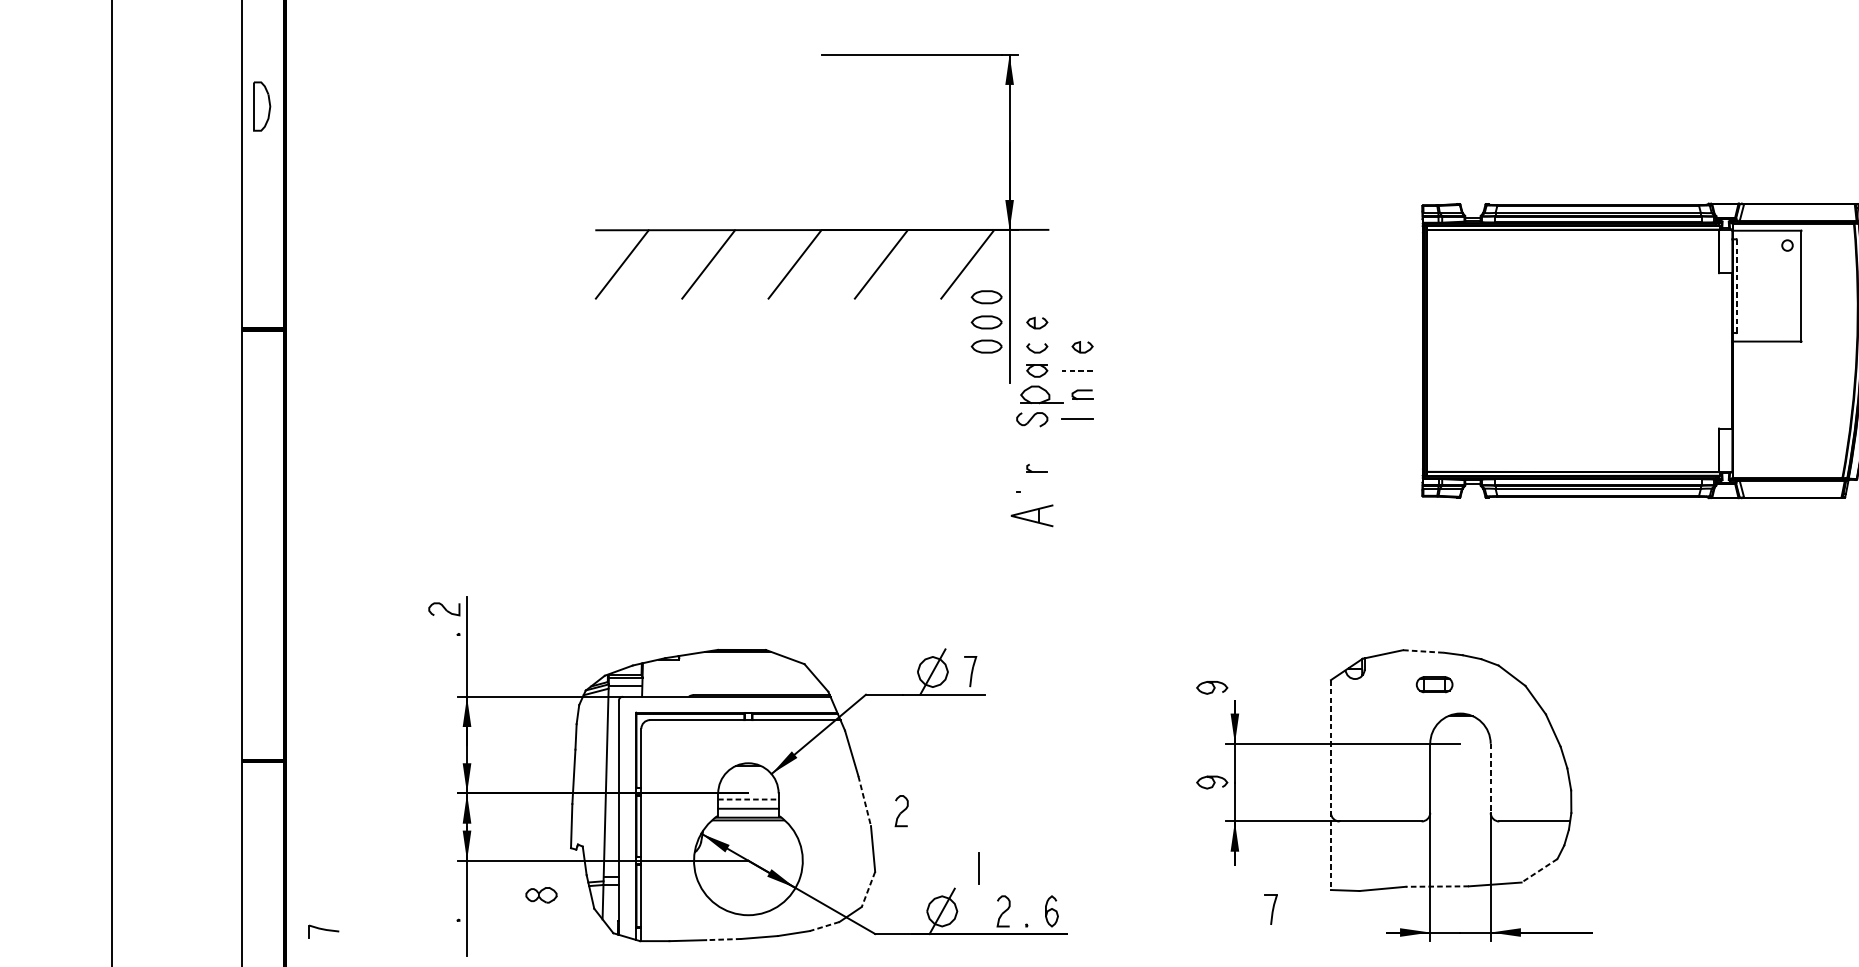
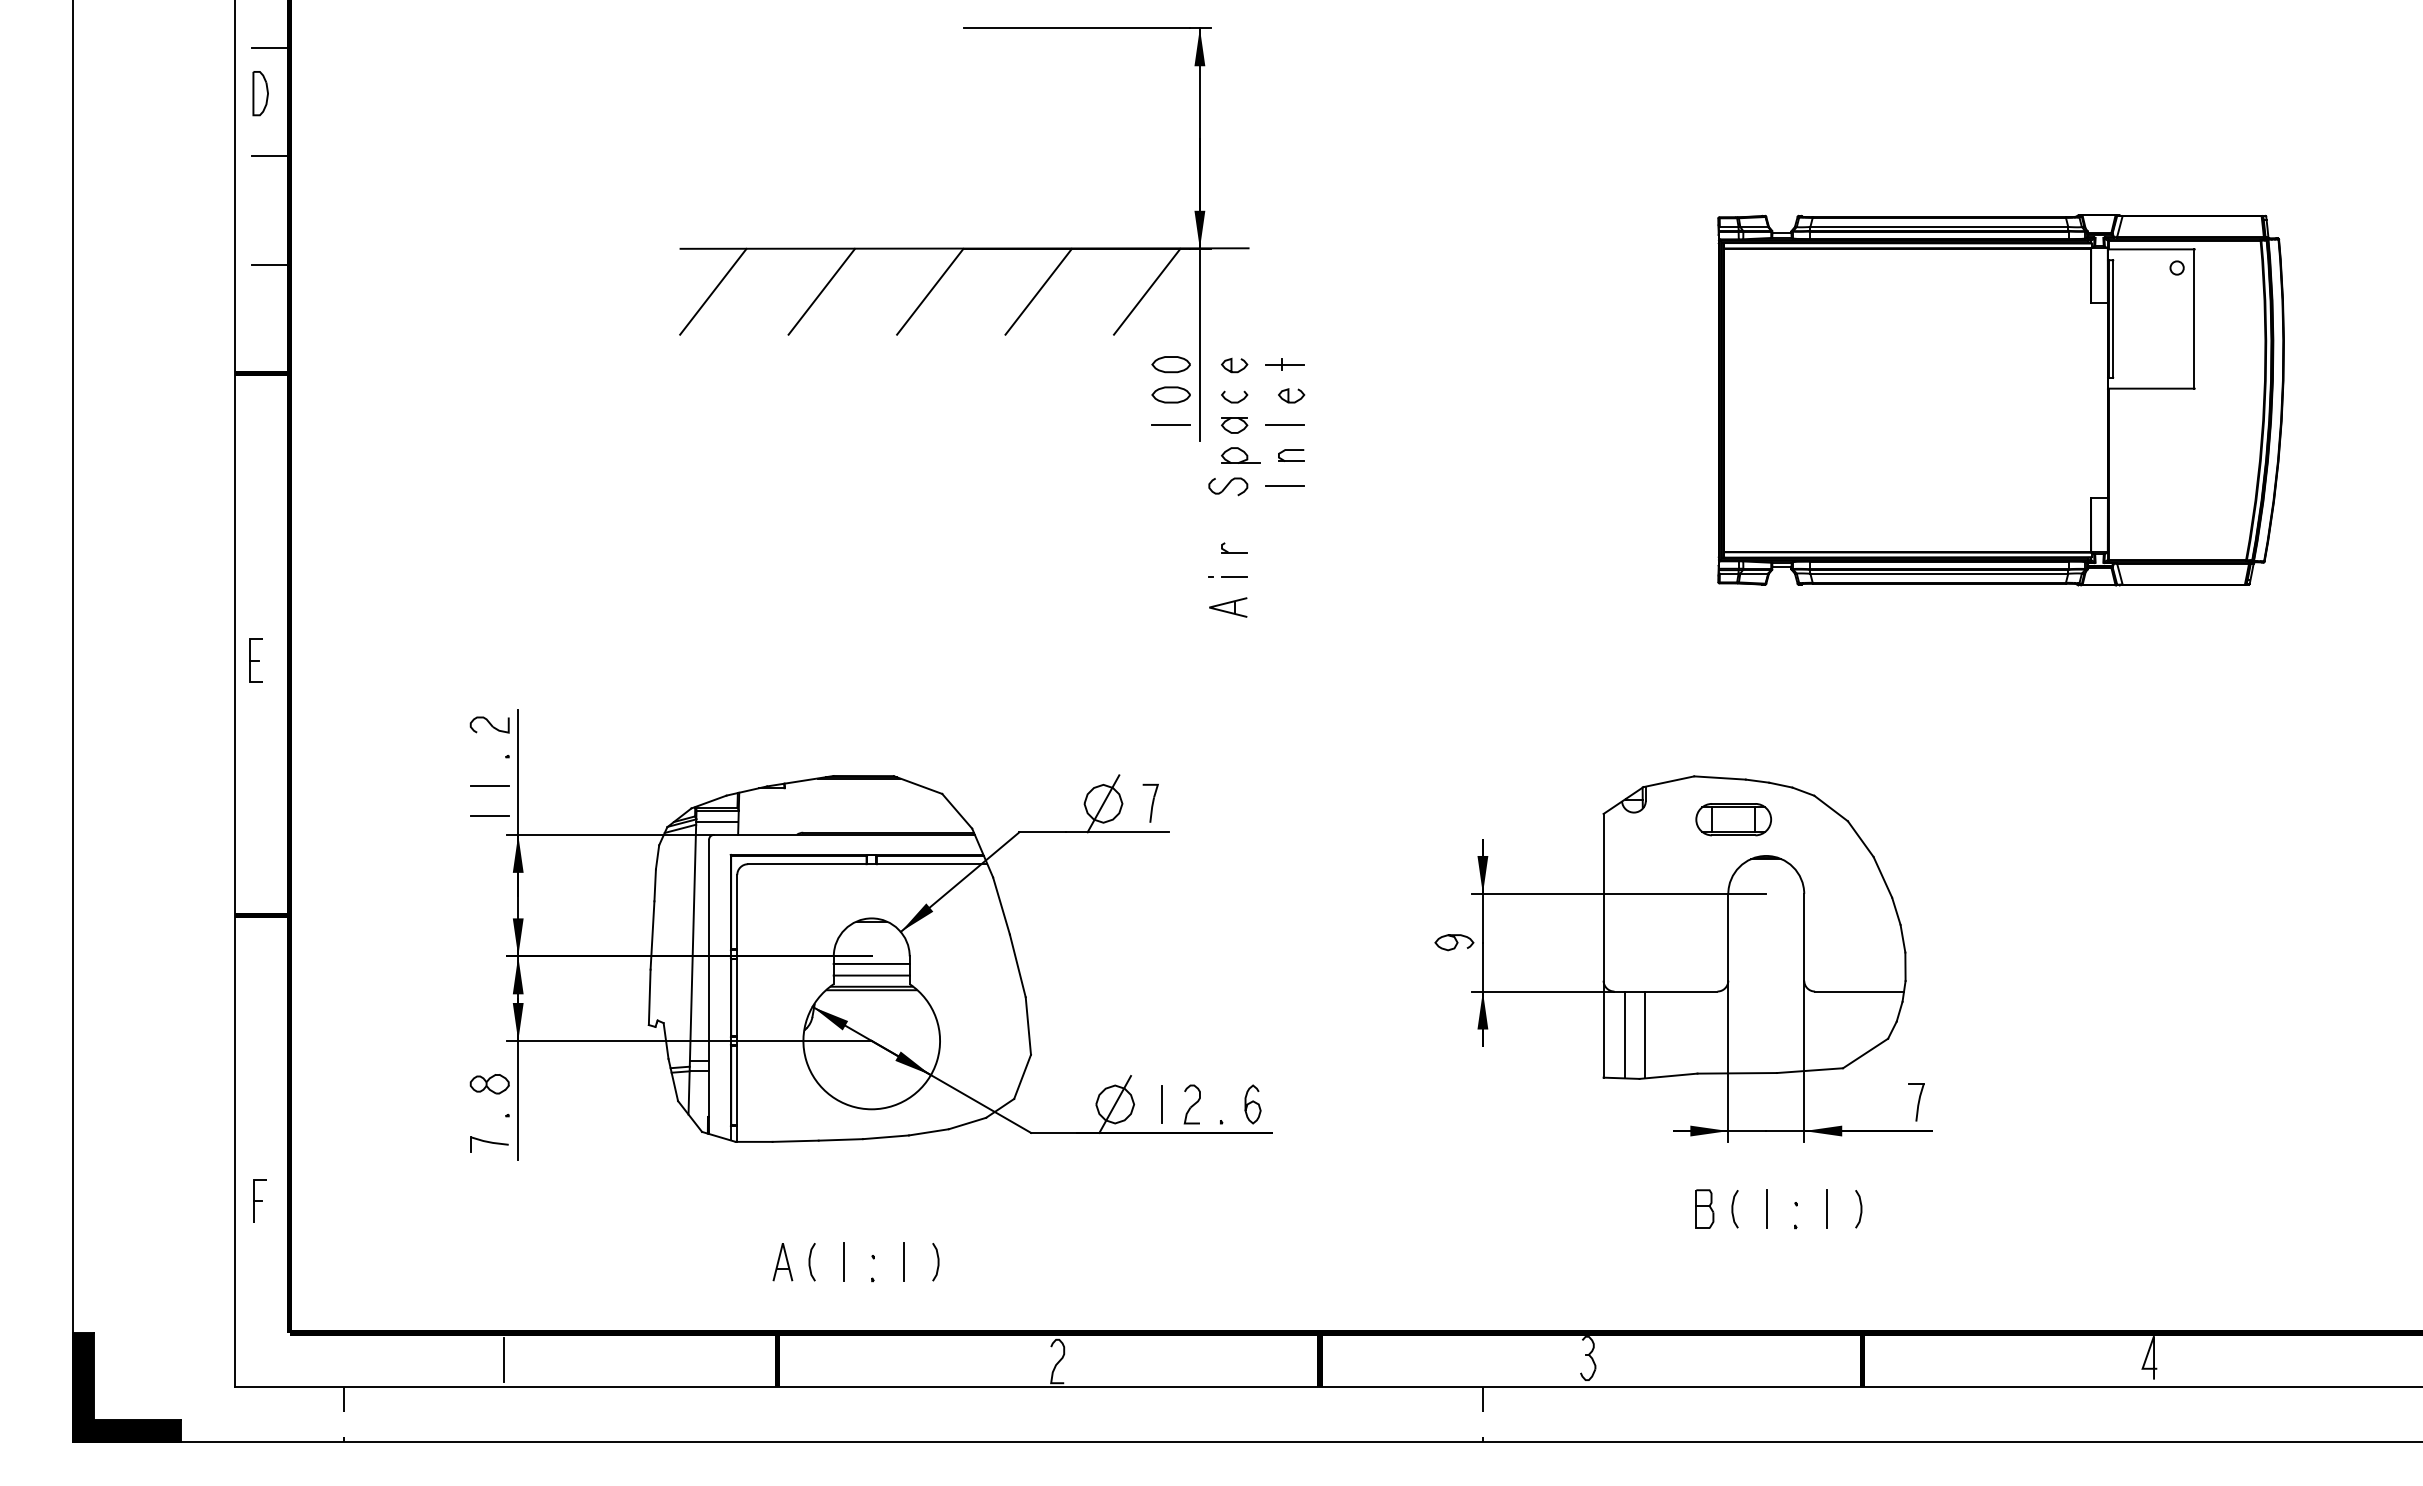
line: (269, 70) -> (270, 47), added
part: (261, 106) -> (260, 93), size x0.71
line: (269, 156) -> (270, 156), added
line: (269, 242) -> (270, 264), added
line: (1736, 286) -> (2113, 319), dashed -> solid
part: (986, 296) -> (1170, 332), removed
part: (1076, 322) -> (1284, 364), added
line: (987, 370) -> (1171, 425), added
line: (1077, 370) -> (1285, 425), dashed -> solid
part: (1041, 394) -> (1240, 455), size x0.71
line: (1037, 491) -> (1234, 577), added
part: (1032, 515) -> (1228, 607), size x0.71
part: (257, 557) -> (255, 660), added
line: (1424, 651) -> (1720, 778), dashed -> solid
line: (444, 657) -> (489, 785), added
line: (444, 682) -> (489, 816), added
part: (1434, 684) -> (1733, 819), size x1.67
curve: (1213, 686) -> (1455, 822), removed
line: (1490, 778) -> (1804, 937), dashed -> solid
line: (1330, 784) -> (1603, 945), dashed -> solid
line: (749, 799) -> (872, 963), dashed -> solid
line: (864, 801) -> (1017, 966), dashed -> solid
part: (901, 811) -> (1063, 978), removed
line: (1348, 855) -> (1625, 1034), added
line: (1363, 855) -> (1644, 1034), added
line: (979, 868) -> (1161, 1104), moved
line: (1539, 870) -> (1865, 1053), dashed -> solid
line: (1437, 886) -> (1737, 1073), dashed -> solid
line: (868, 889) -> (1022, 1076), dashed -> solid
part: (541, 895) -> (489, 1084), moved
part: (1271, 909) -> (1916, 1102), moved
line: (824, 926) -> (967, 1123), dashed -> solid
part: (323, 931) -> (489, 1144), moved
line: (723, 939) -> (840, 1139), dashed -> solid

